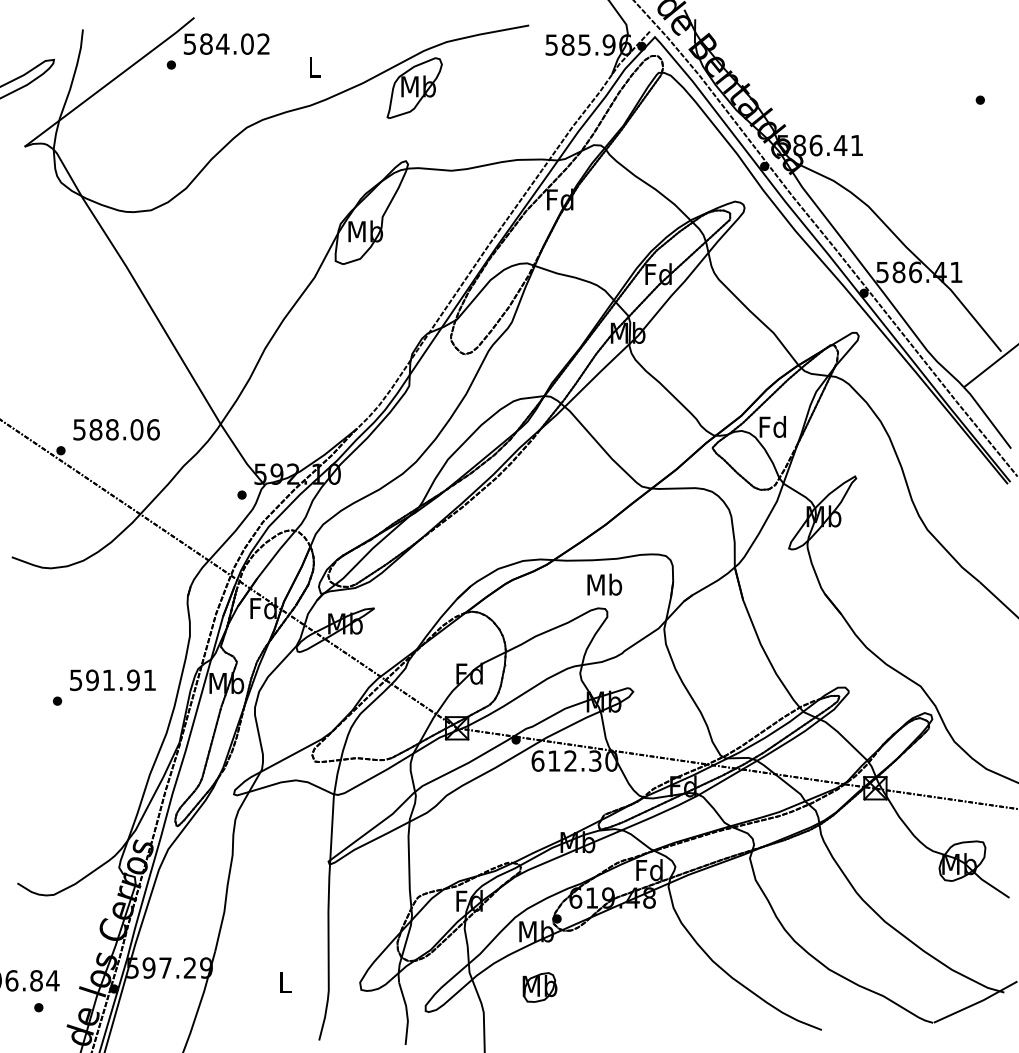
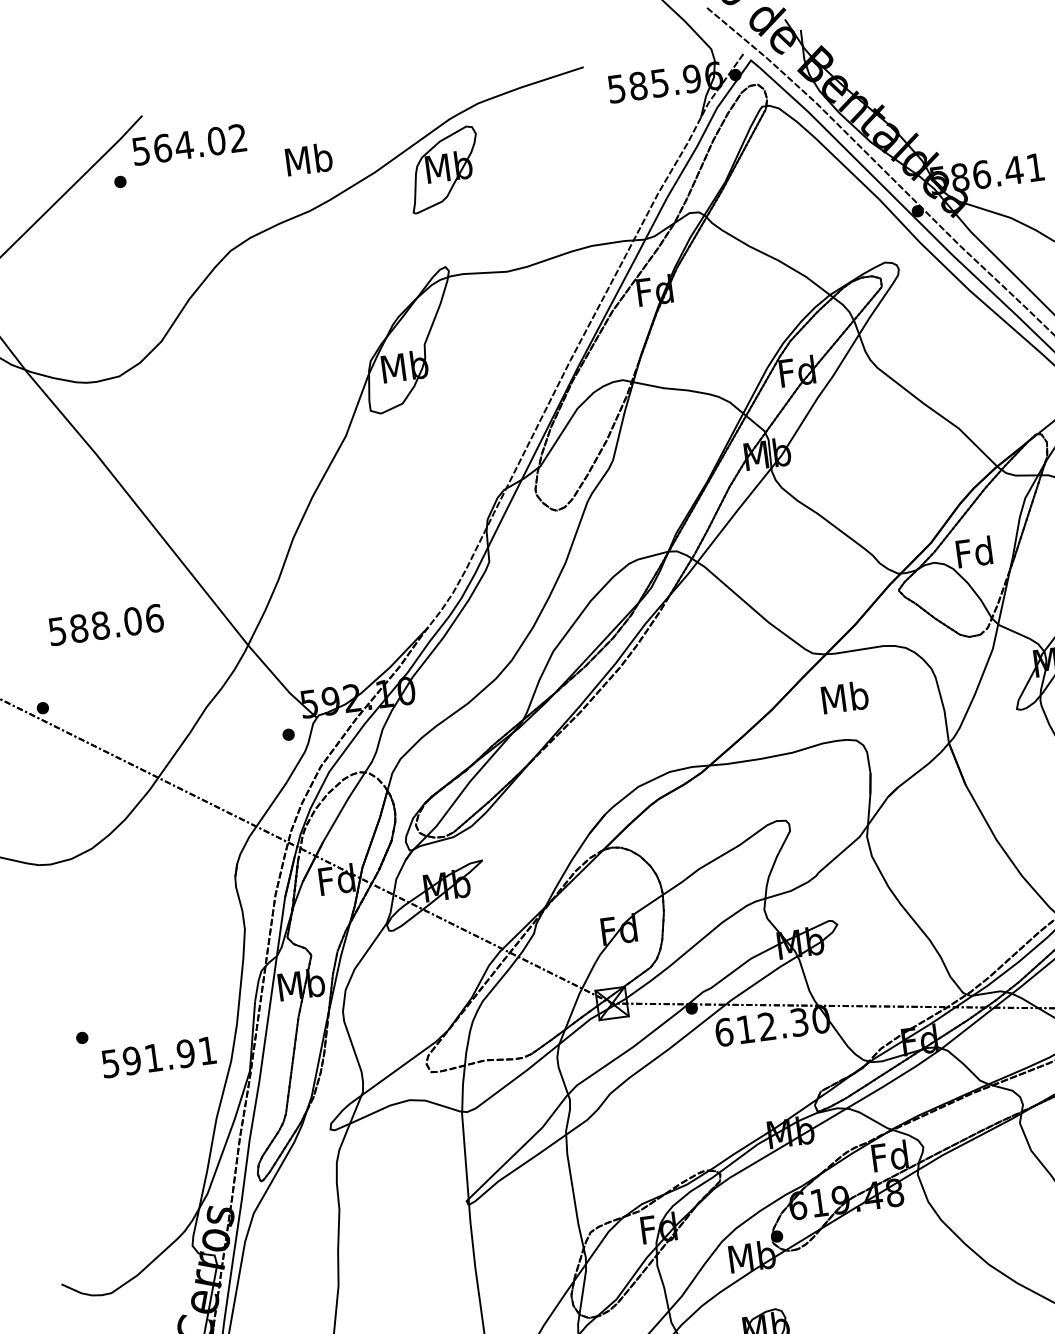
text: (206, 43) -> (162, 147), 584.02 -> 564.02
text: (314, 67) -> (308, 160), L -> Mb
text: (116, 429) -> (106, 624), moved
text: (604, 584) -> (844, 697), moved
text: (112, 680) -> (158, 1057), moved

